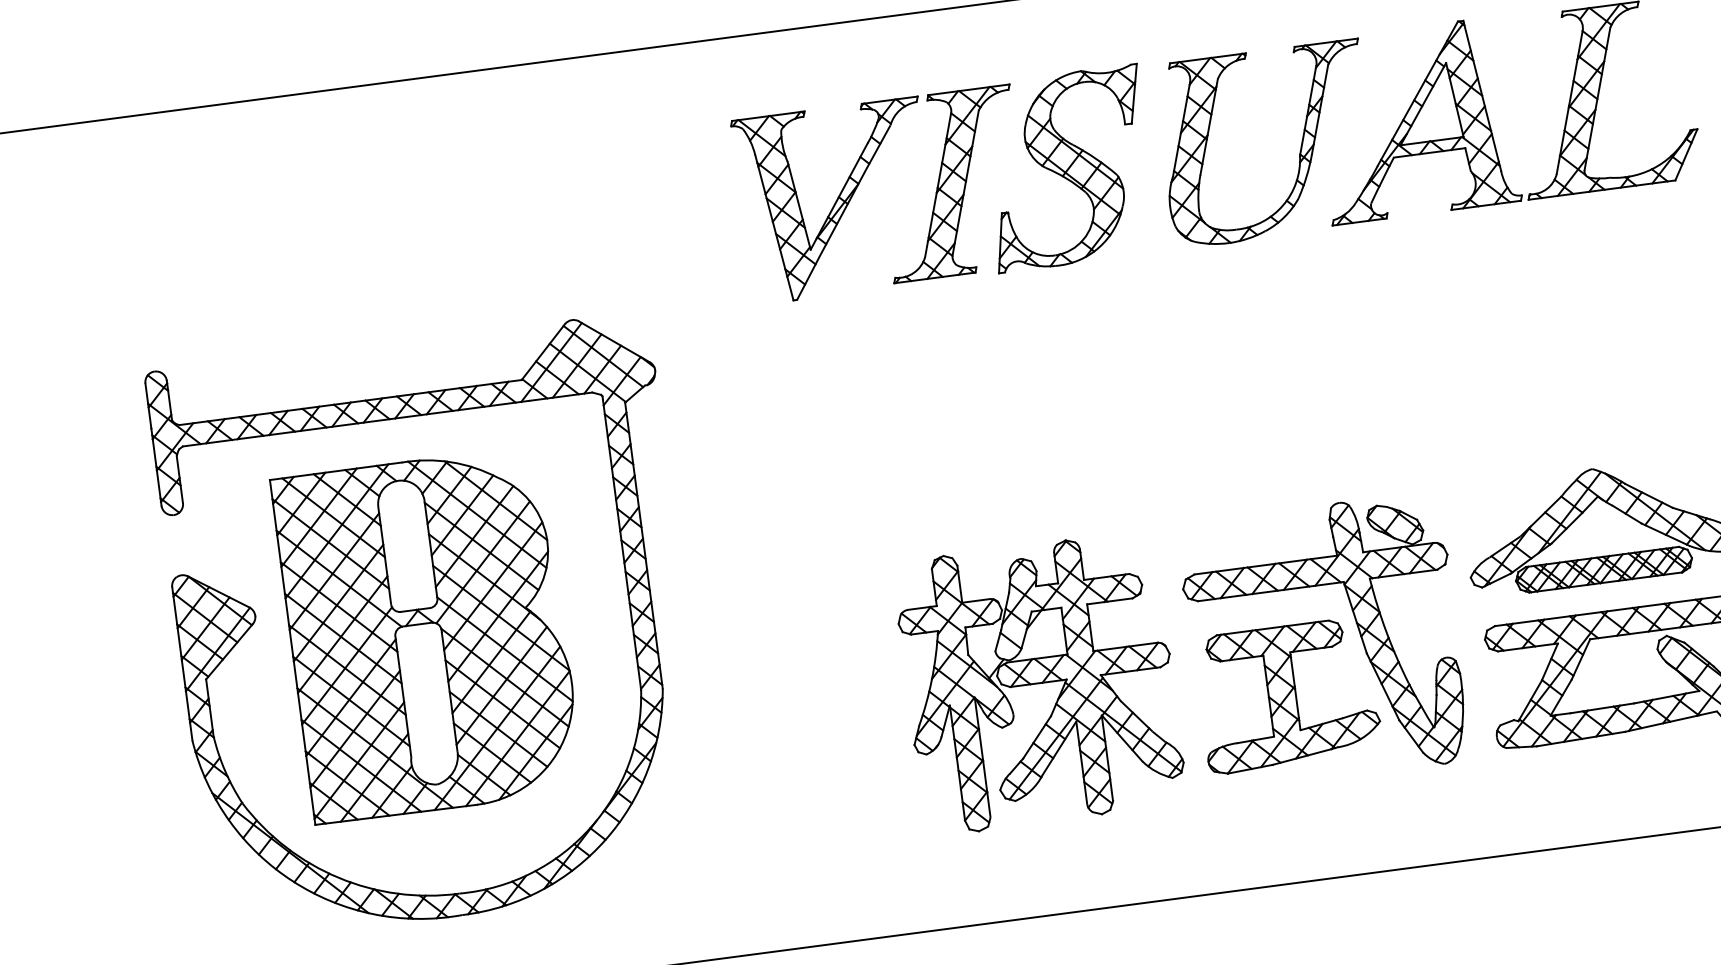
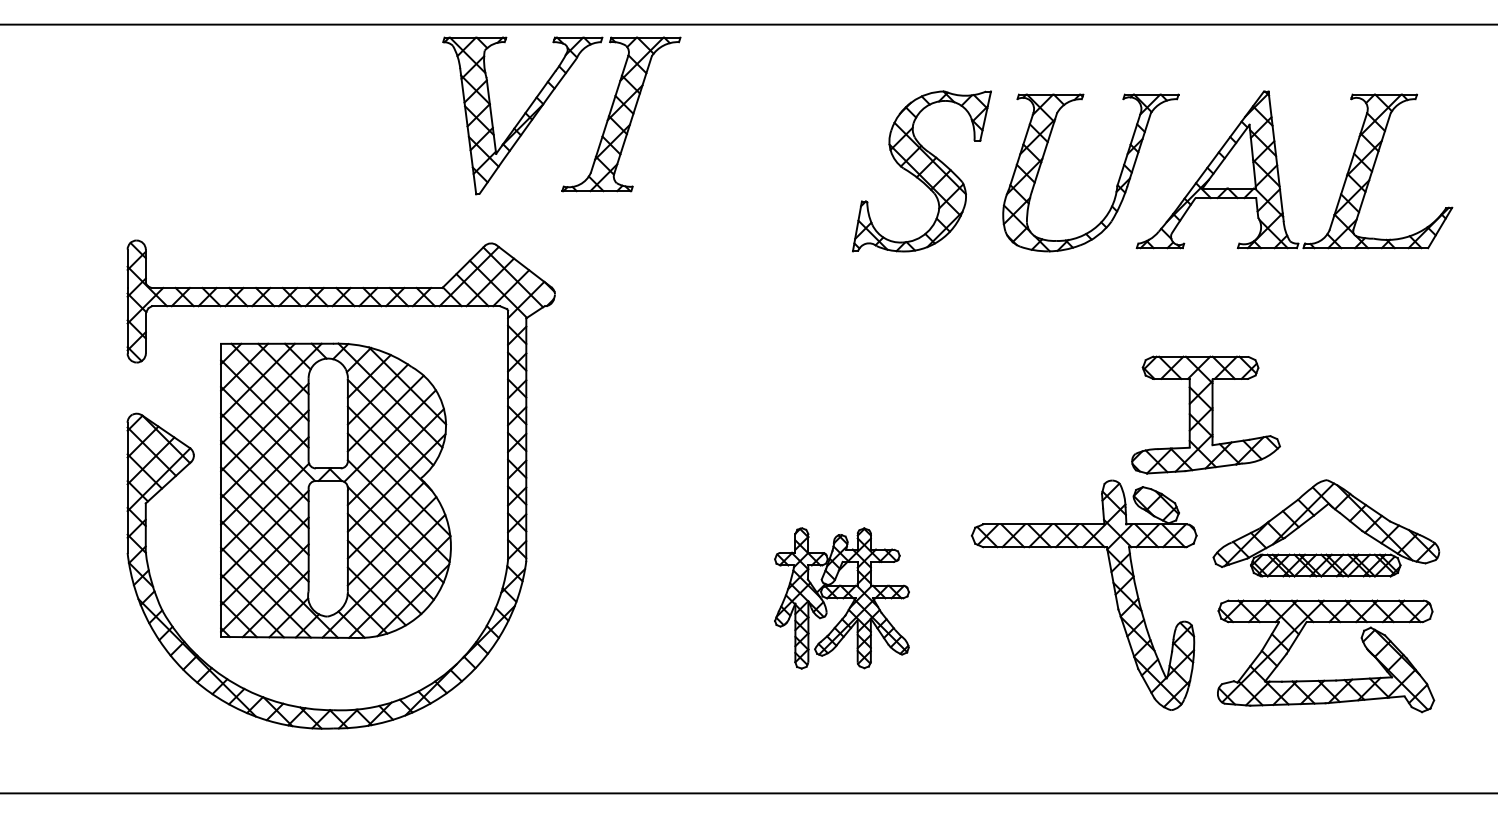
part: (859, 184) -> (544, 104), moved
part: (1039, 683) -> (841, 598), size x0.6
part: (1287, 695) -> (1205, 414), moved

